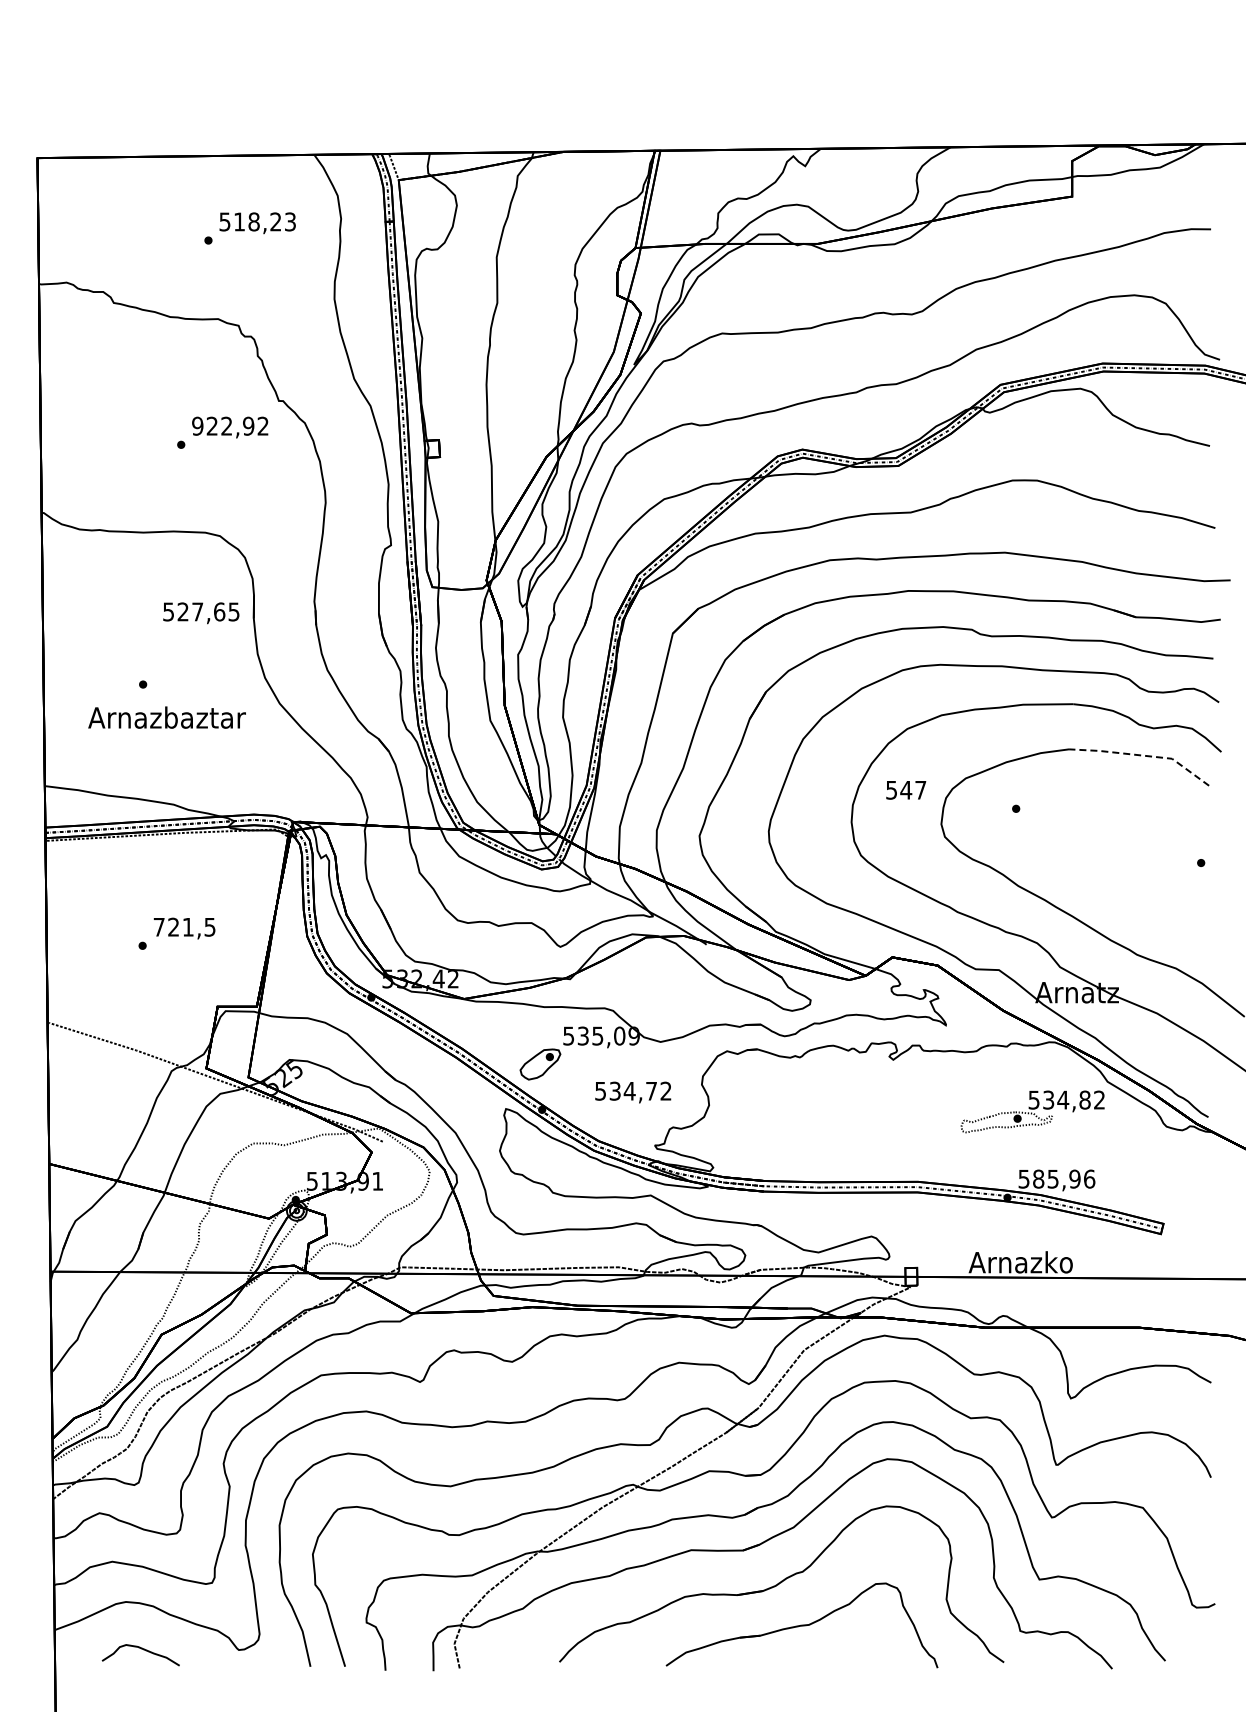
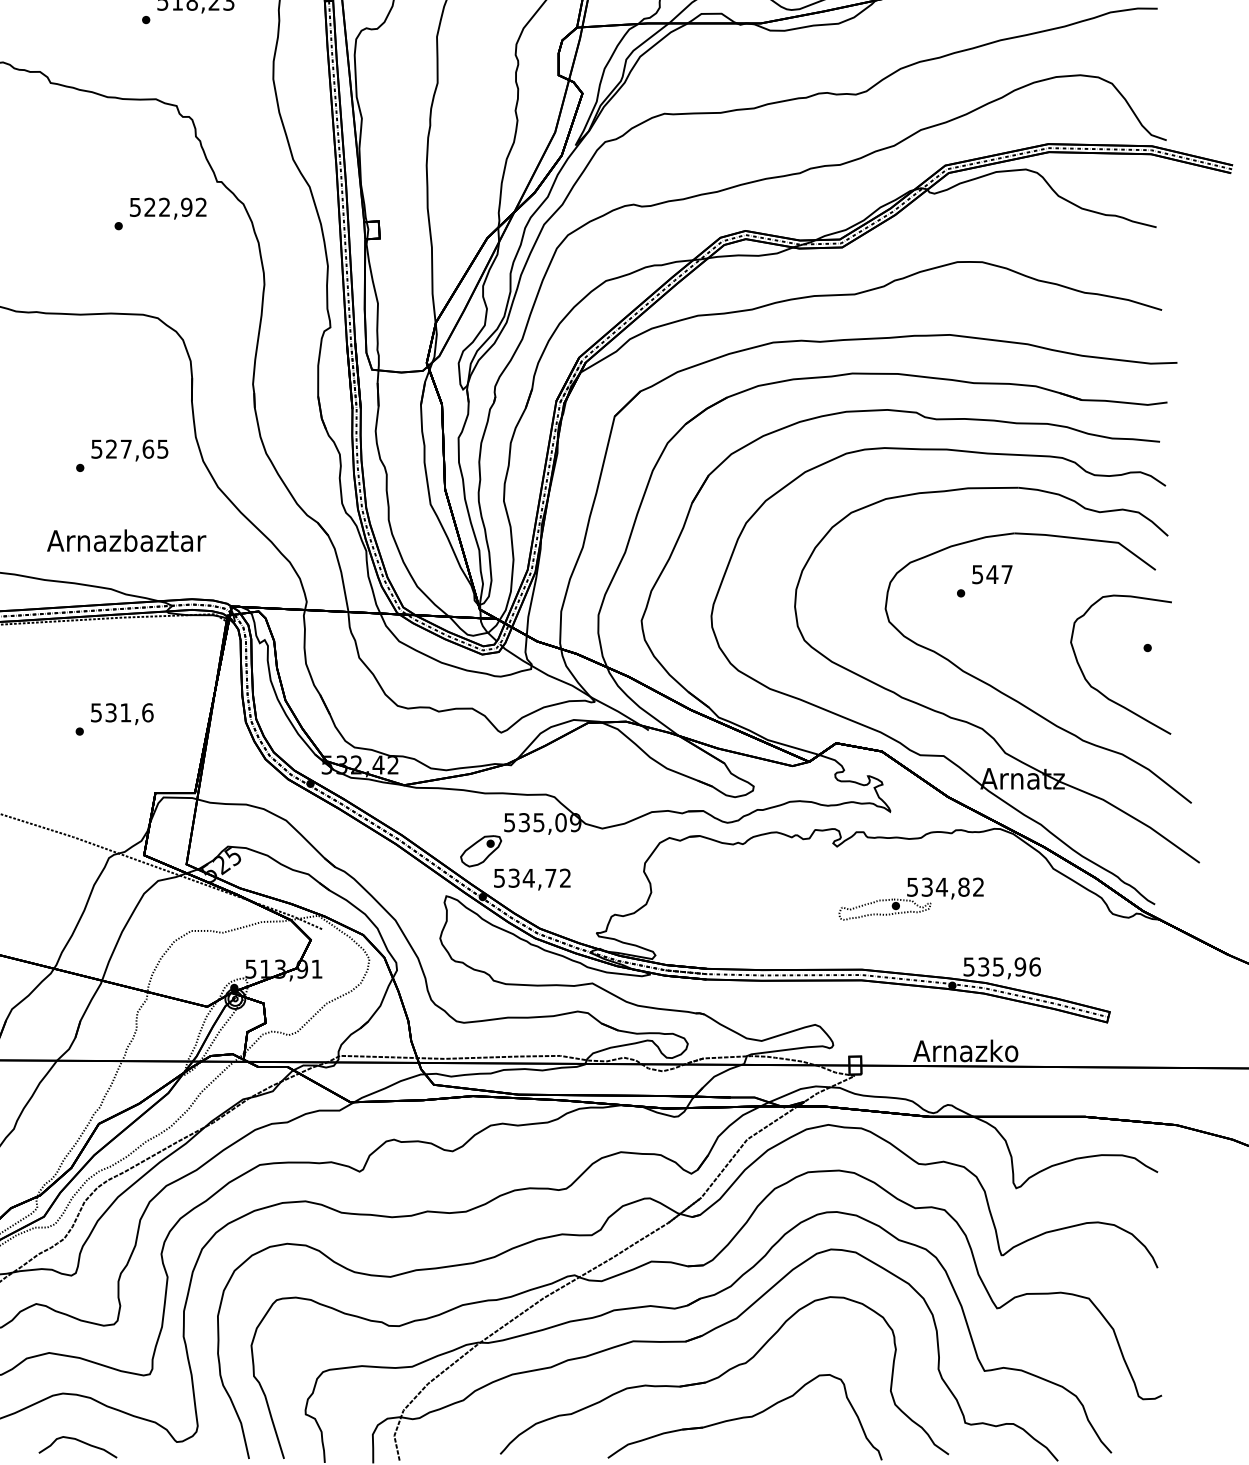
text: (197, 425) -> (135, 206), 922,92 -> 522,92
text: (201, 613) -> (130, 450), moved
text: (166, 717) -> (126, 540), moved
line: (1142, 755) -> (1088, 539), dashed -> solid
text: (906, 790) -> (992, 574), moved
curve: (1156, 907) -> (1102, 692), added
text: (184, 926) -> (121, 712), 721,5 -> 531,6
text: (633, 1092) -> (532, 879), moved
part: (1032, 1111) -> (910, 898), moved
text: (1038, 1178) -> (983, 966), 585,96 -> 535,96

